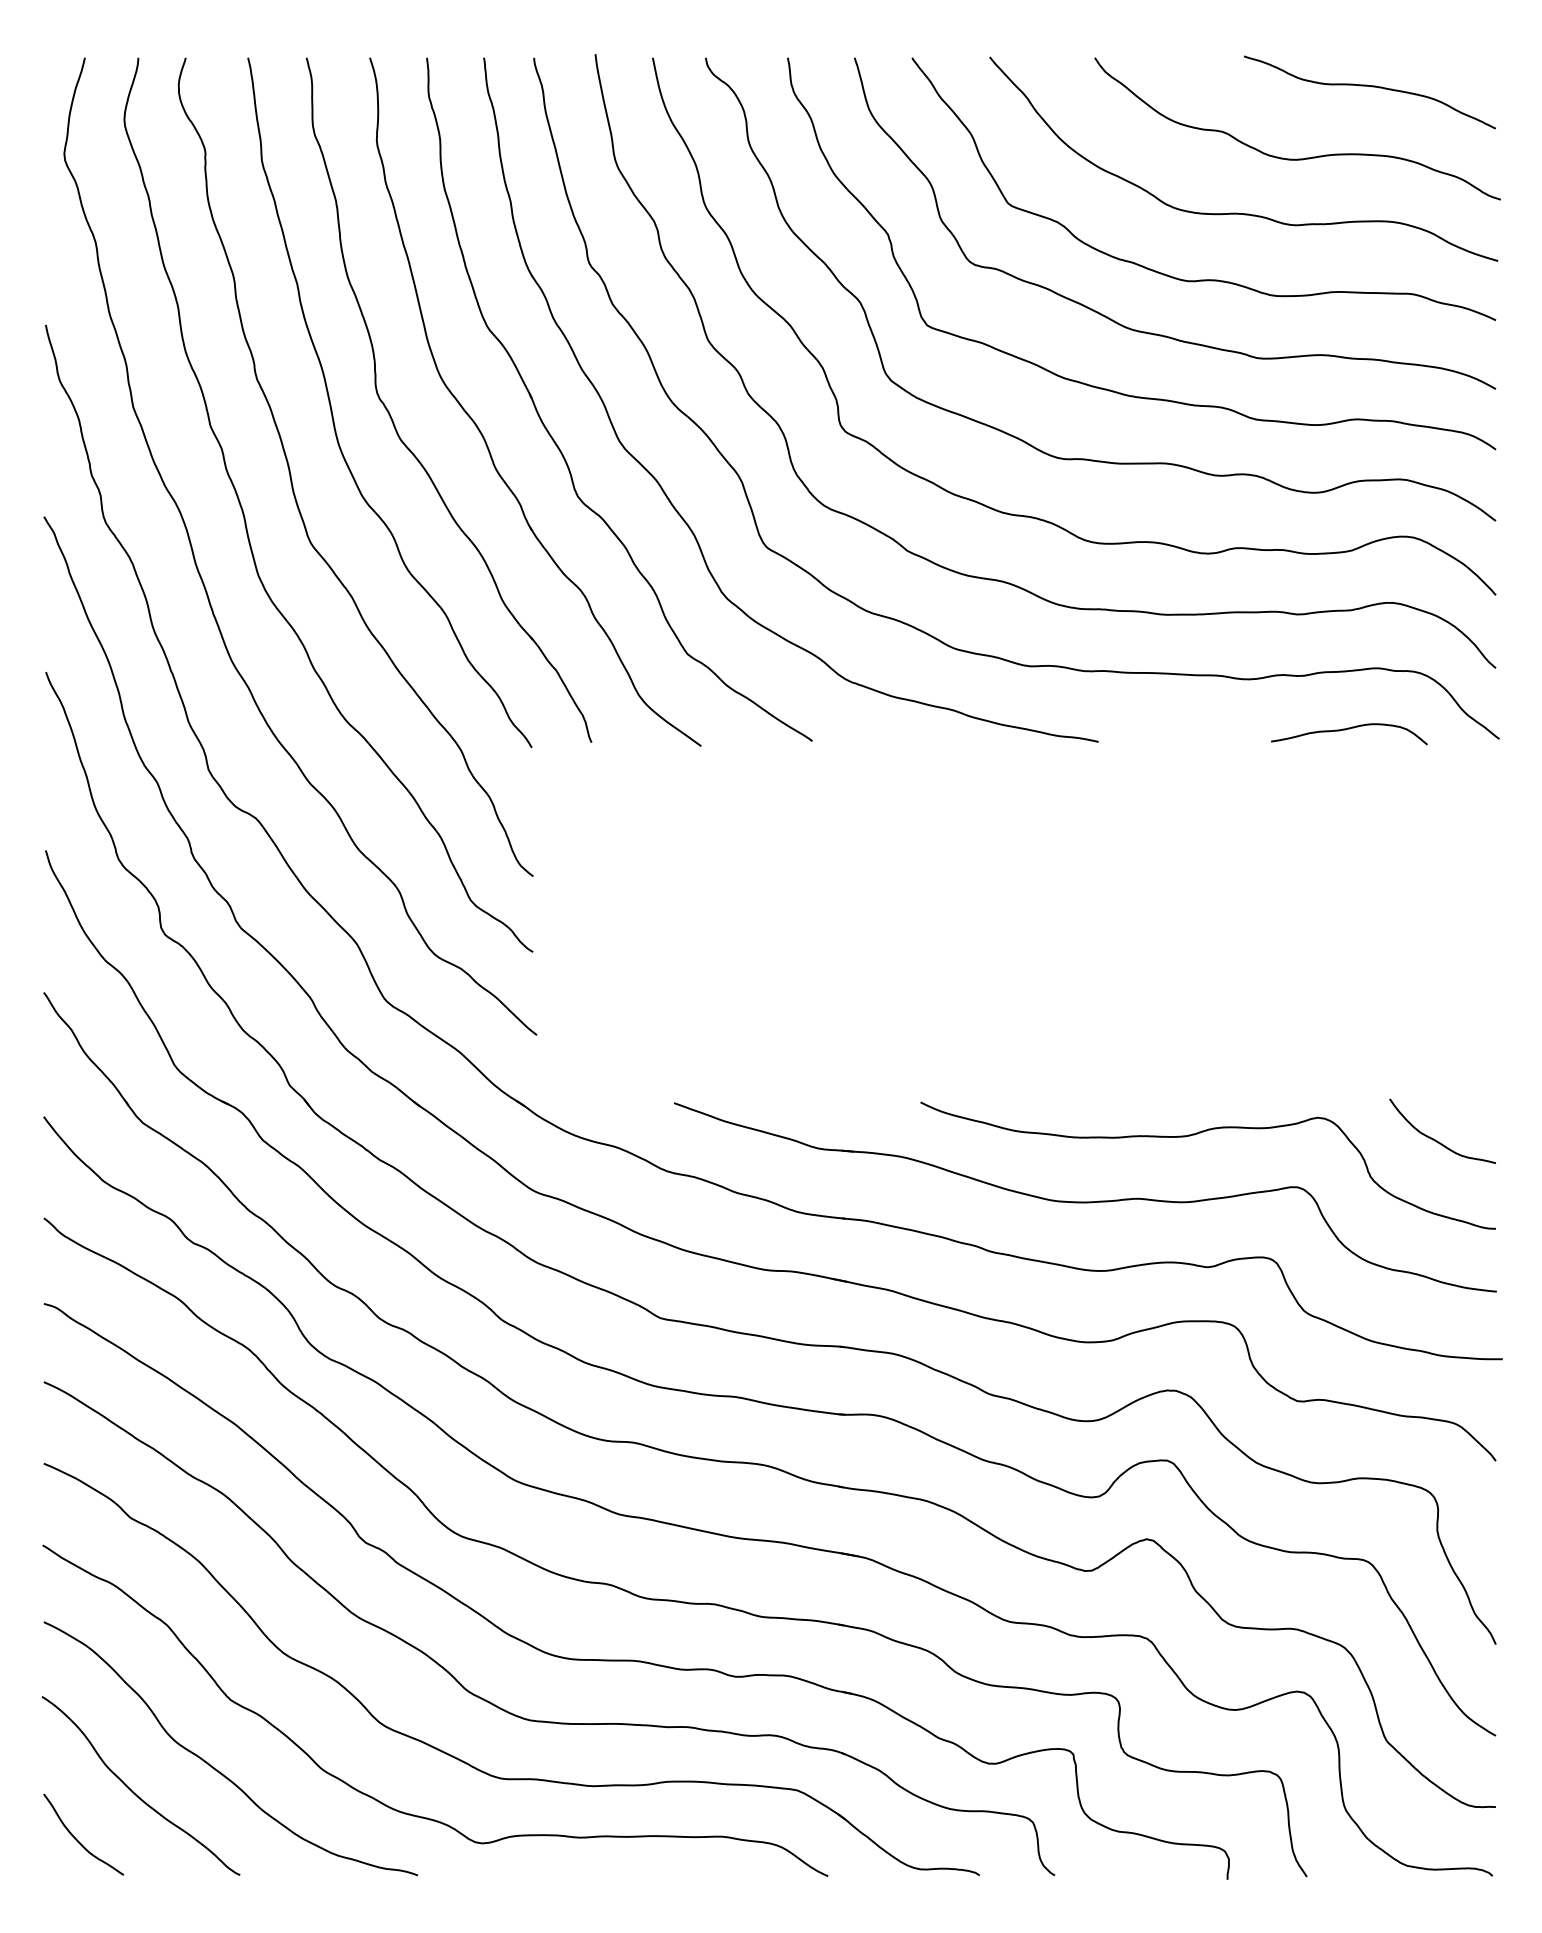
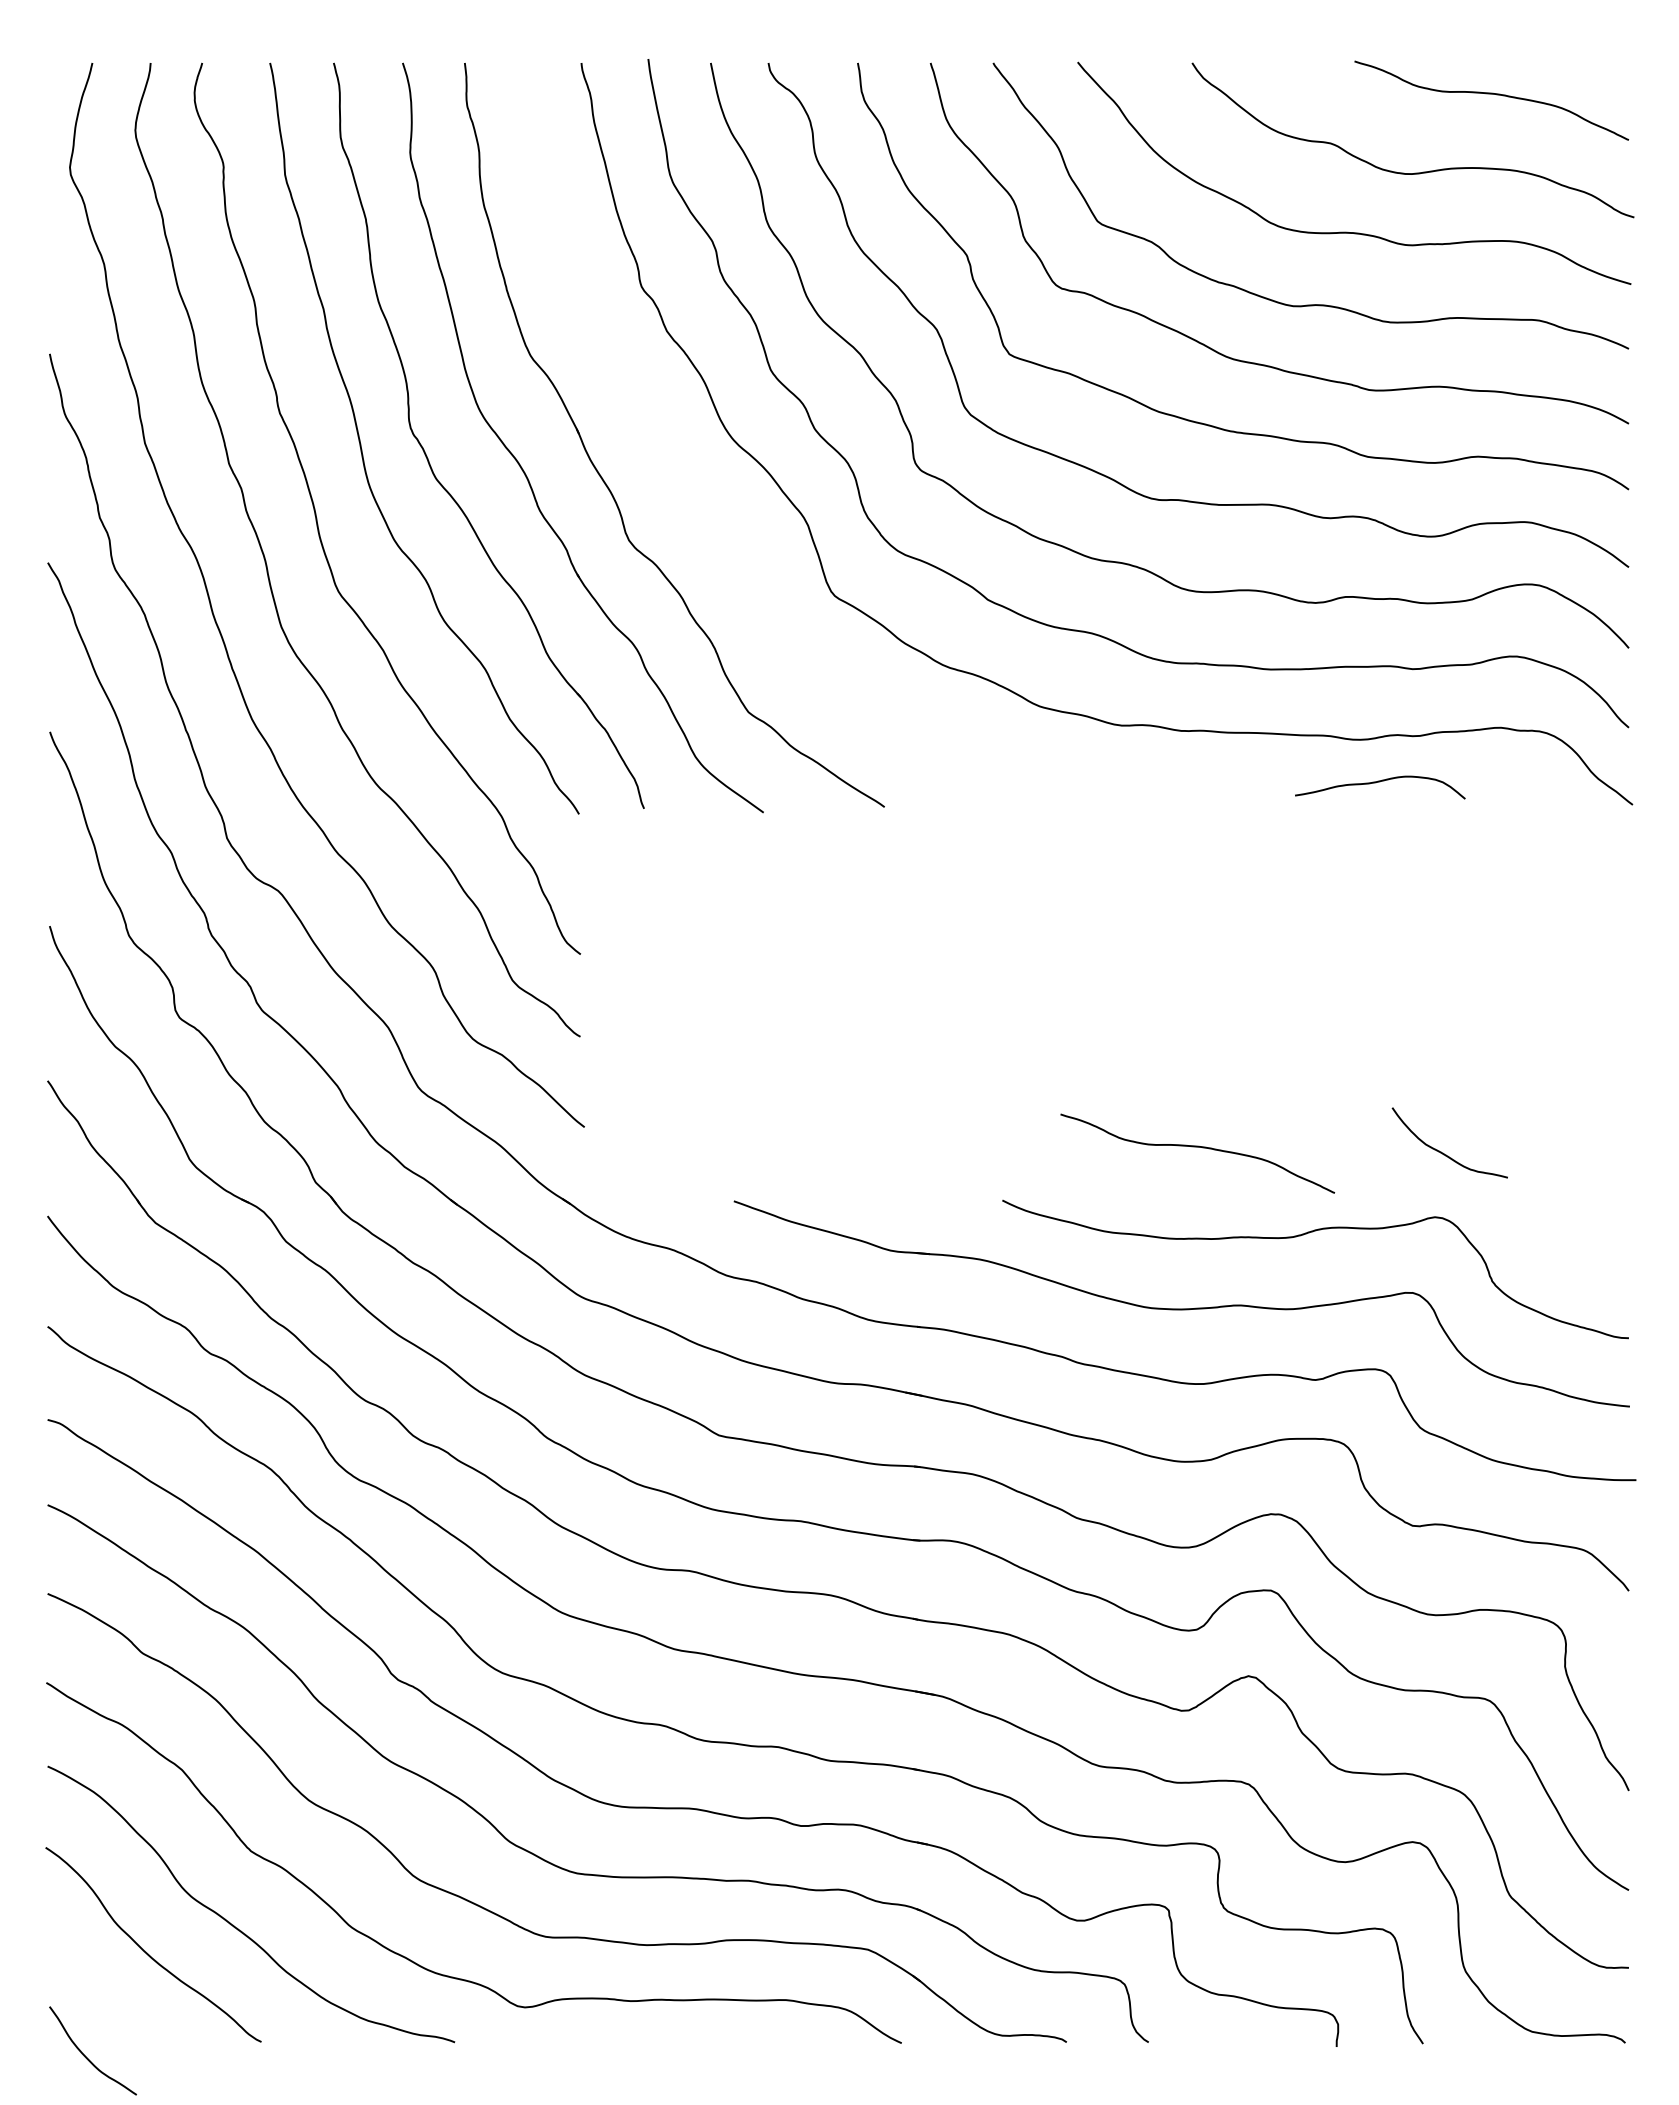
part: (661, 486) -> (720, 529), removed
curve: (1349, 729) -> (1380, 782), moved
curve: (1099, 1053) -> (1197, 1147), added
curve: (1434, 1139) -> (1441, 1151), moved
curve: (77, 1839) -> (86, 2056), moved

